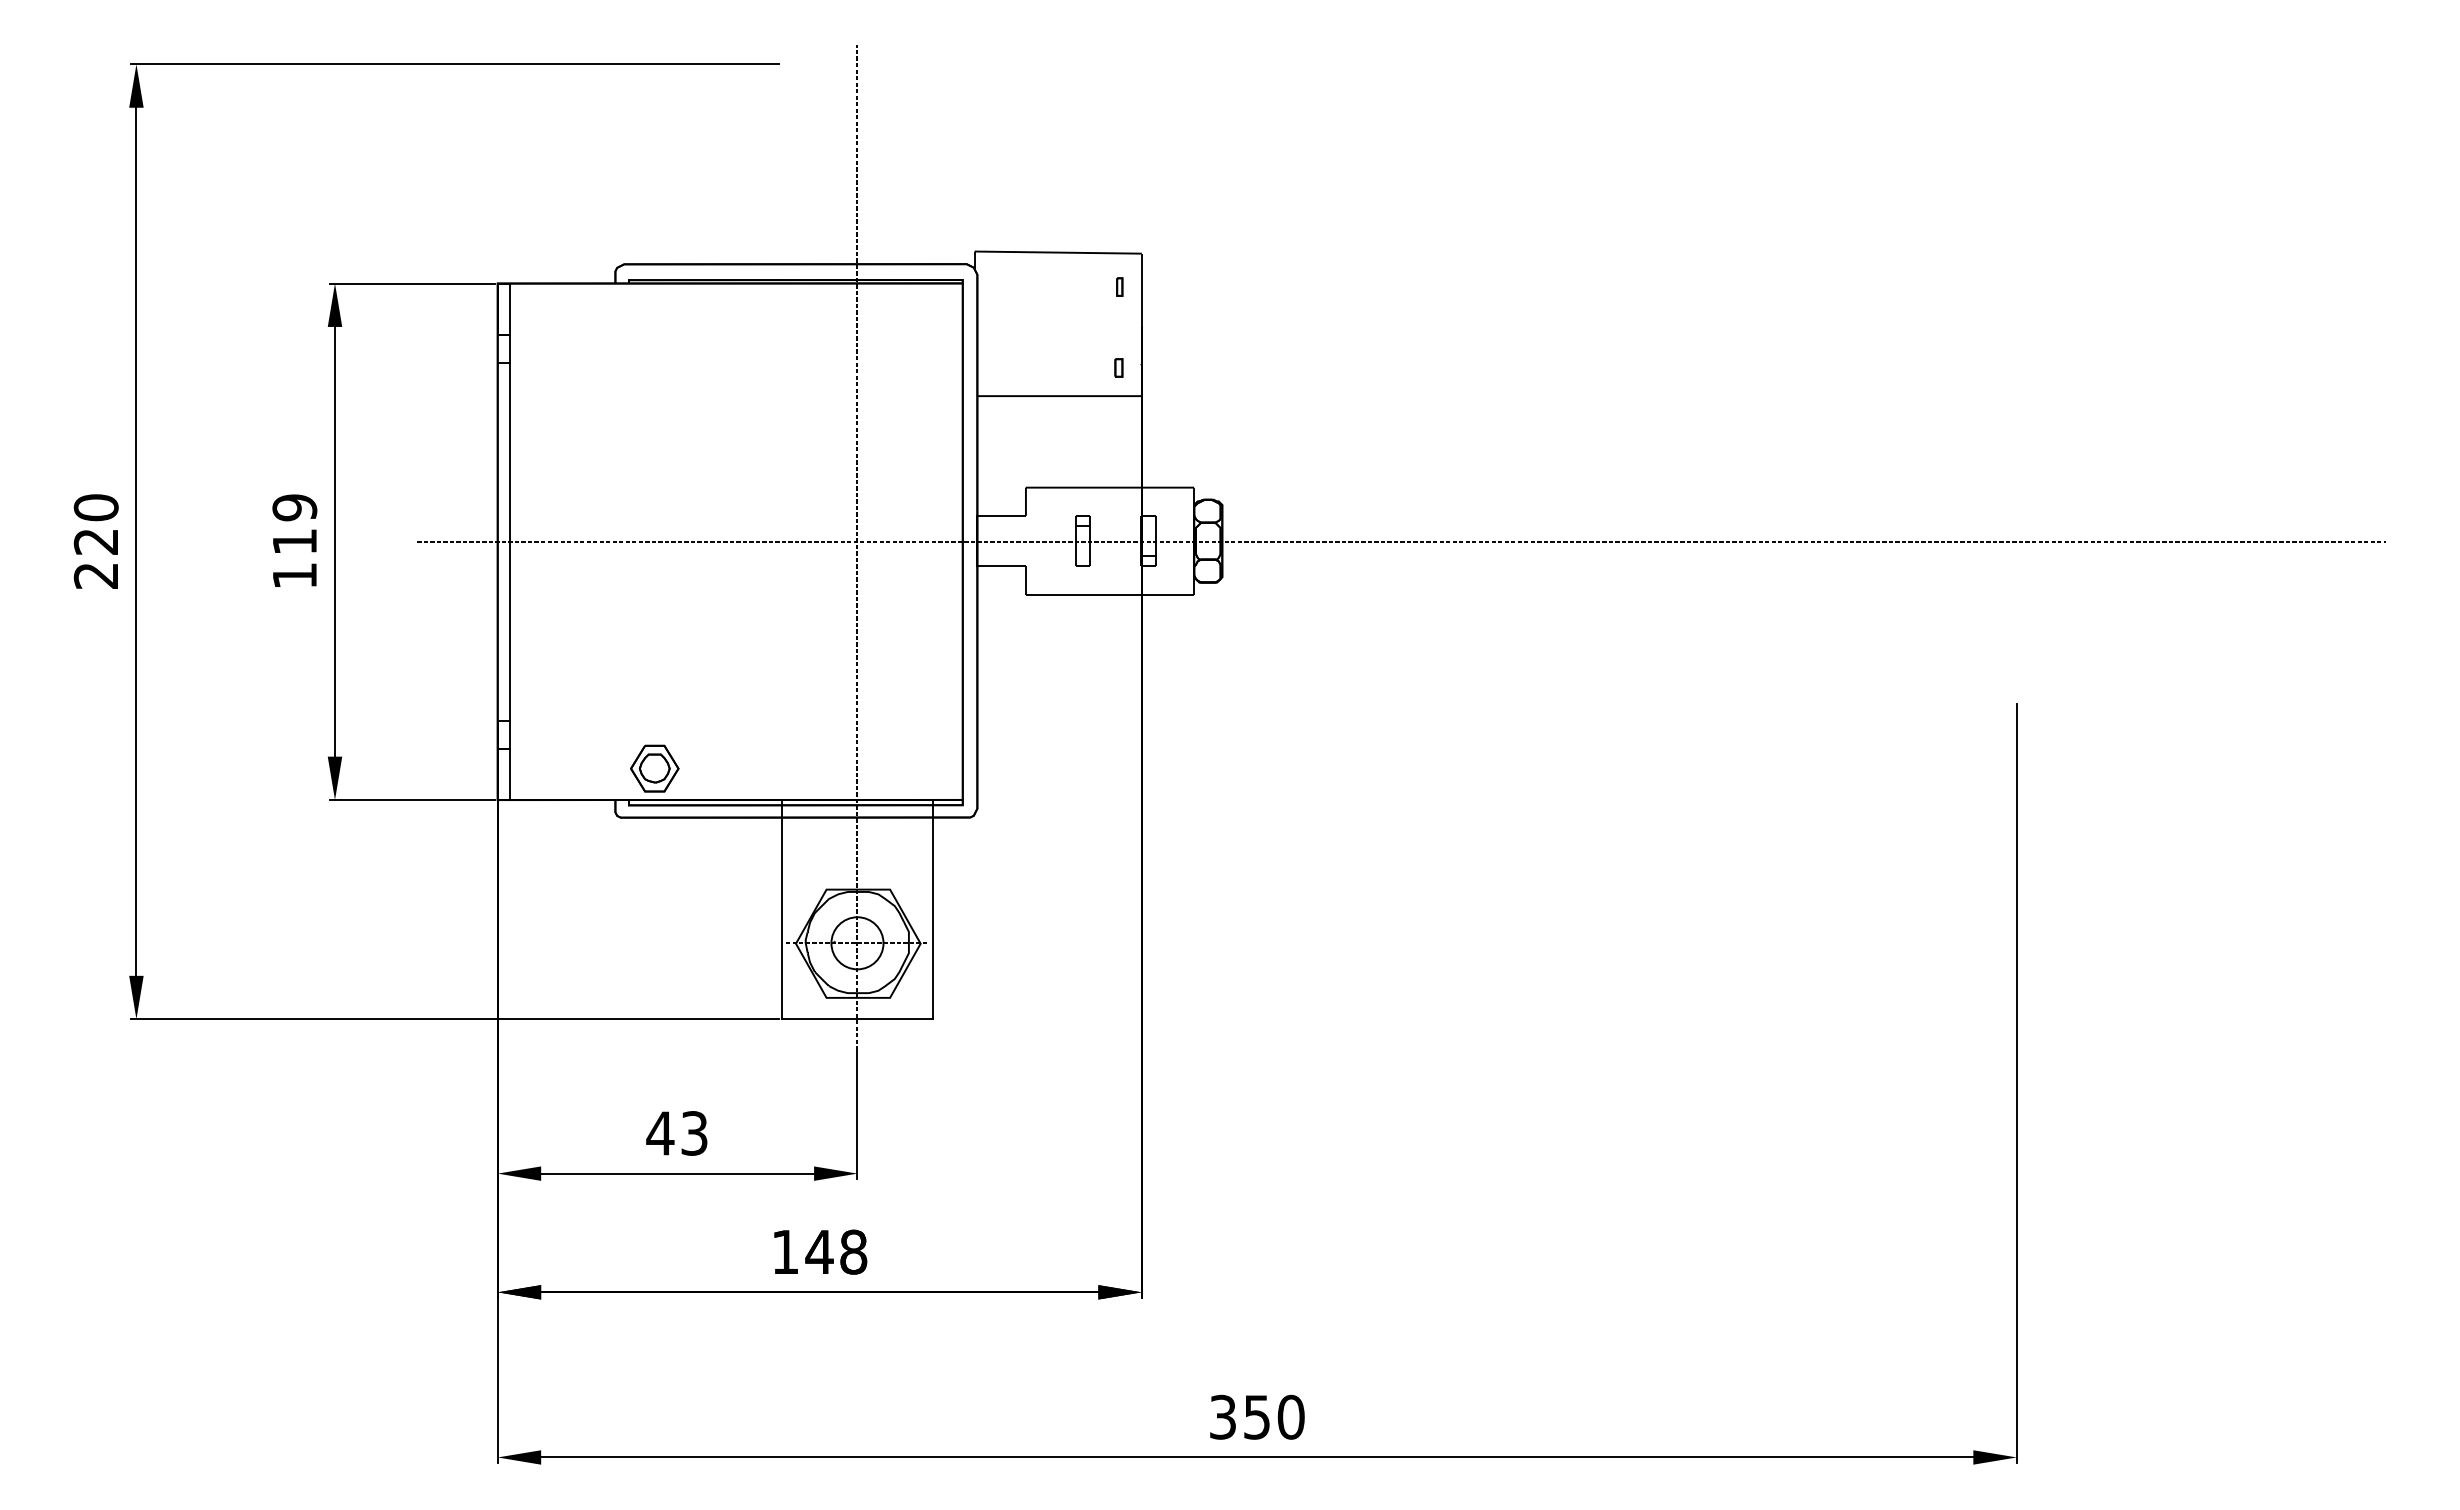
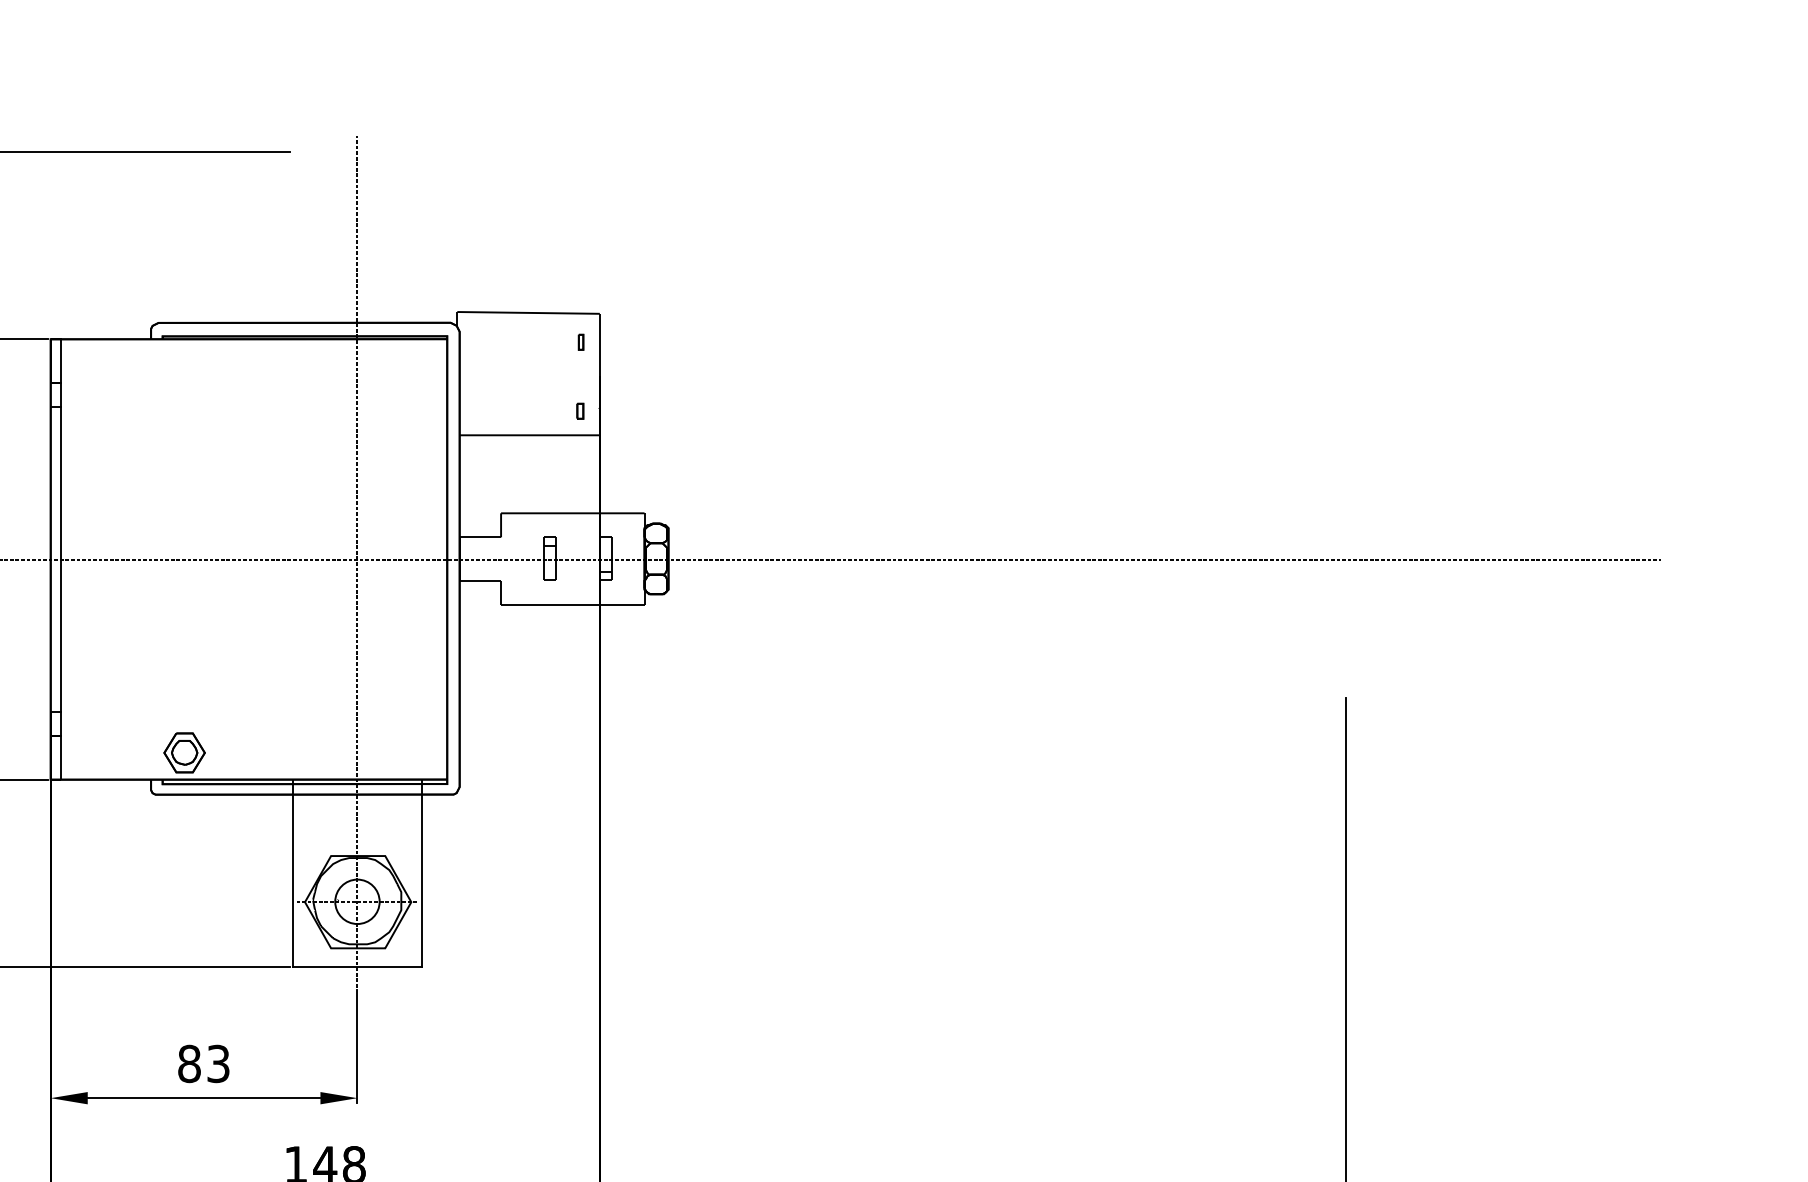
text: (660, 1133) -> (189, 1063), 43 -> 83

